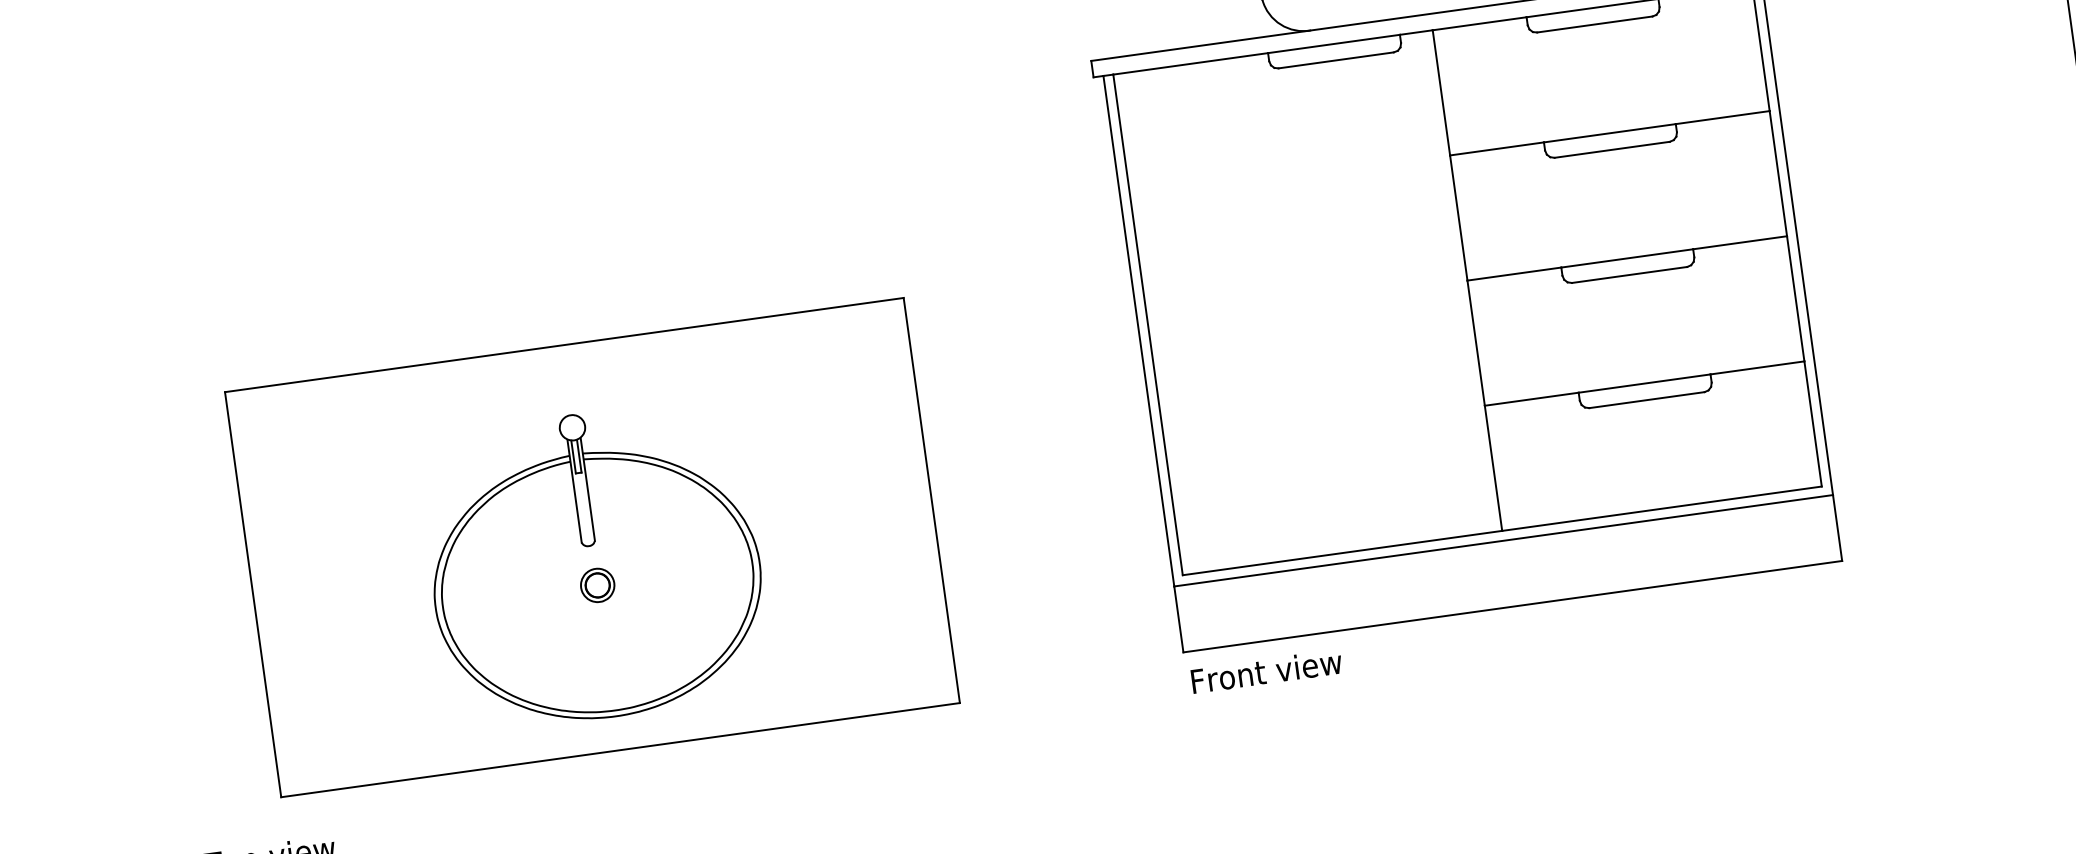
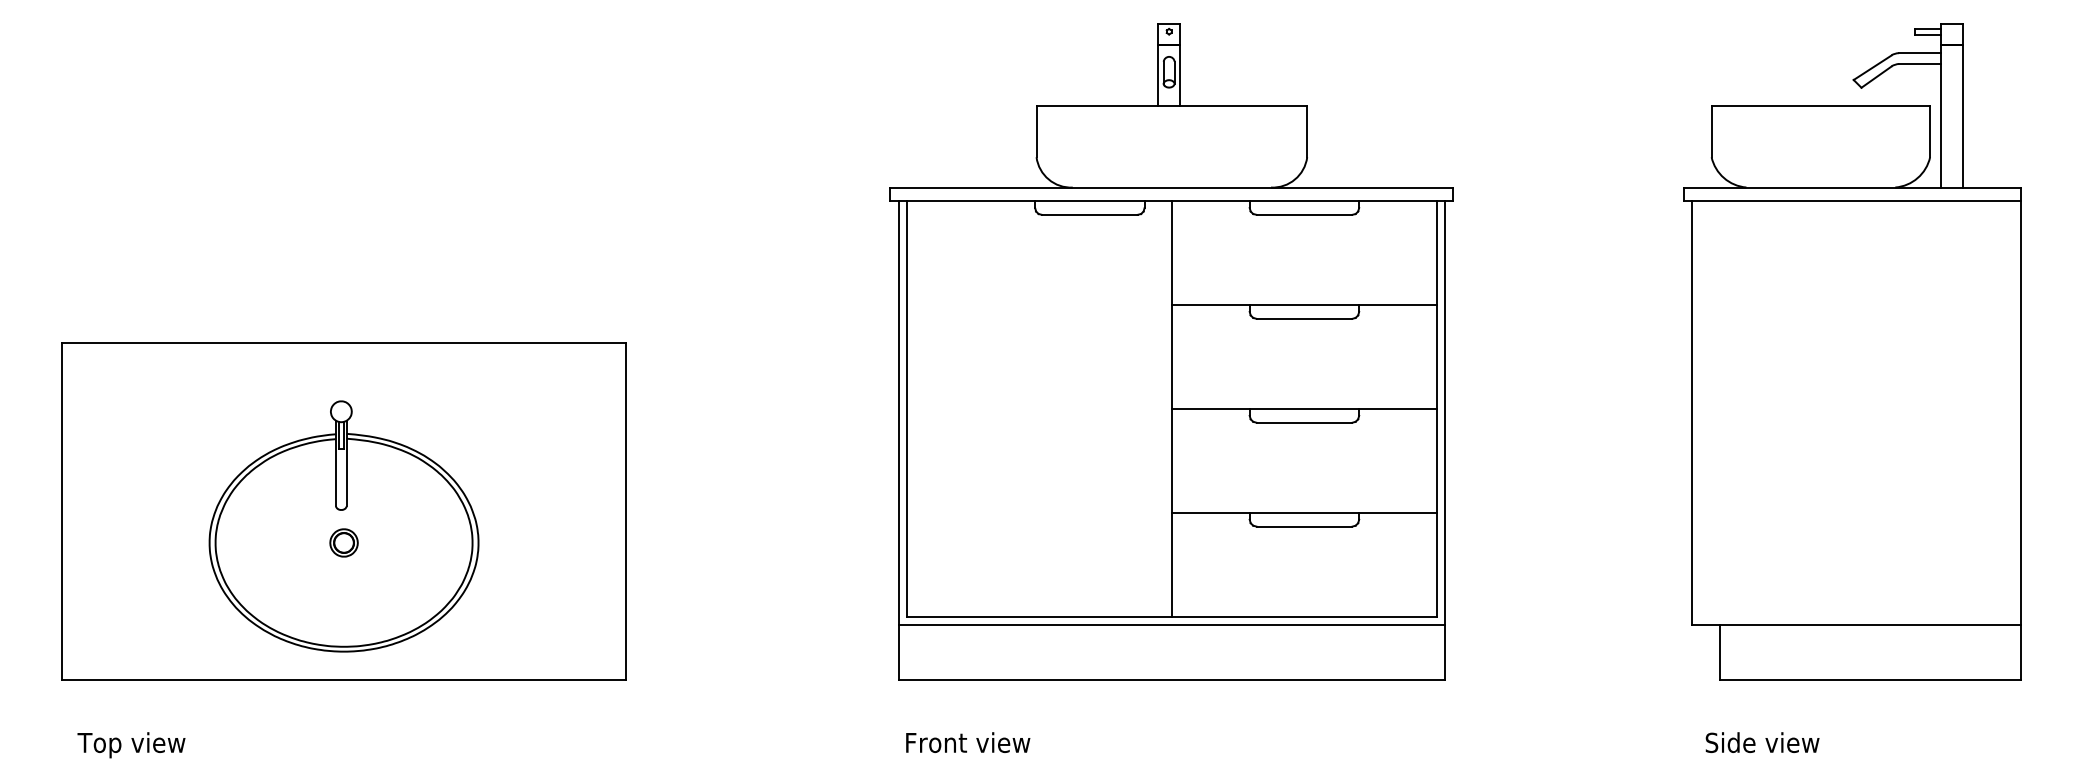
part: (591, 547) -> (343, 511), moved
text: (1267, 671) -> (968, 742), moved

